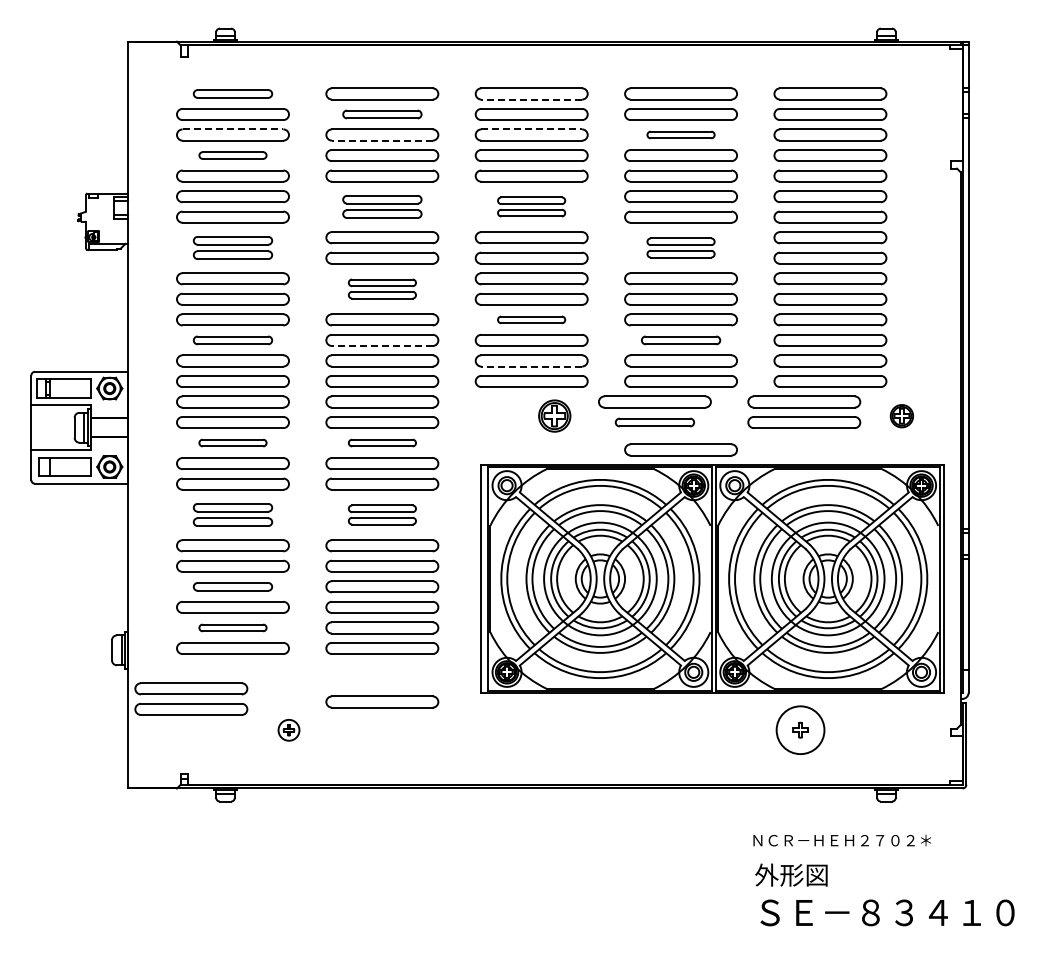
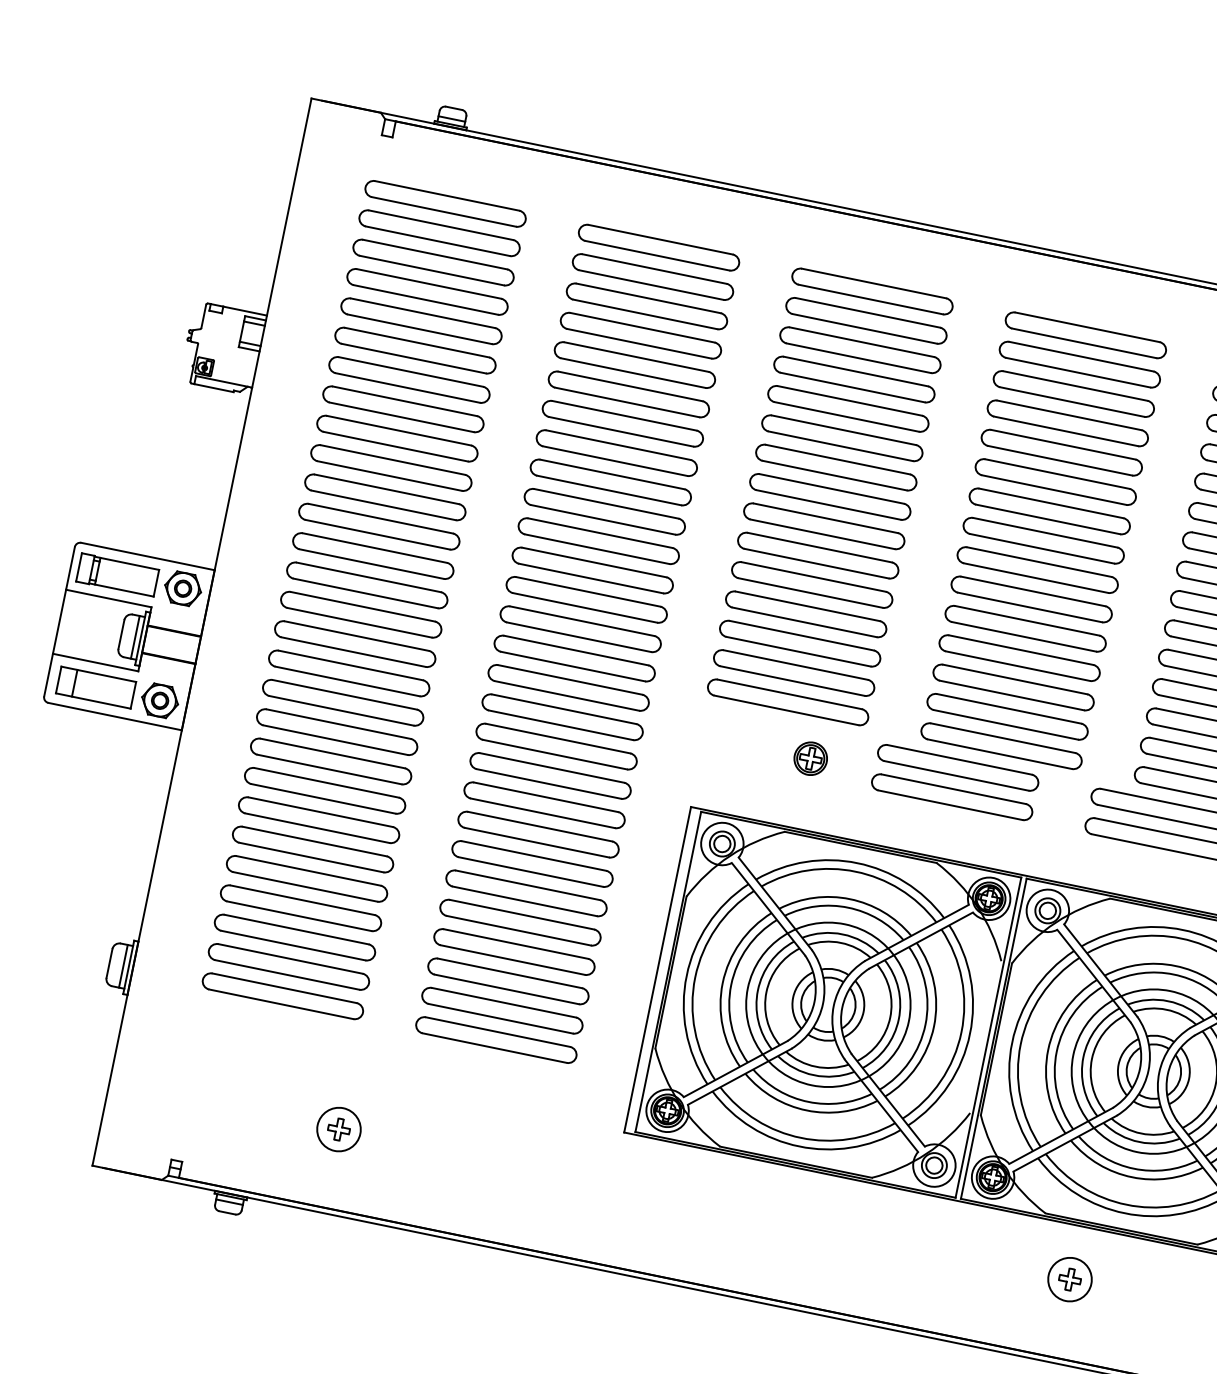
part: (232, 93) -> (445, 203), size x1.43
line: (531, 99) -> (870, 299), dashed -> solid
part: (382, 114) -> (653, 277), size x1.43
line: (233, 129) -> (435, 254), dashed -> solid
line: (532, 129) -> (863, 342), dashed -> solid
part: (680, 134) -> (1073, 393), size x1.67
line: (381, 140) -> (644, 313), dashed -> solid
part: (232, 155) -> (426, 291), size x1.67
part: (382, 206) -> (626, 408), size x1.43
part: (531, 206) -> (839, 452), size x1.67
part: (232, 247) -> (399, 423), size x1.43
part: (680, 247) -> (1040, 554), size x1.67
part: (382, 288) -> (602, 525), size x1.67
part: (531, 319) -> (806, 613), size x1.67
part: (232, 340) -> (372, 556), size x1.43
part: (680, 340) -> (1012, 687), size x1.43
line: (381, 346) -> (583, 608), dashed -> solid
line: (531, 366) -> (792, 680), dashed -> solid
part: (554, 416) -> (810, 759), size x0.71
part: (654, 422) -> (951, 797), size x1.43
part: (232, 442) -> (342, 701), size x1.67
part: (382, 442) -> (557, 745), size x1.67
part: (680, 449) -> (980, 843), removed
part: (232, 514) -> (321, 804), size x1.43
part: (382, 514) -> (535, 848), size x1.67
part: (232, 586) -> (300, 907), size x1.43
part: (232, 627) -> (288, 966), size x1.67
part: (191, 698) -> (208, 1055), removed
part: (382, 701) -> (481, 1115), removed
part: (288, 730) -> (338, 1129), size x1.43
circle: (800, 730) -> (1069, 1279), size x0.62

